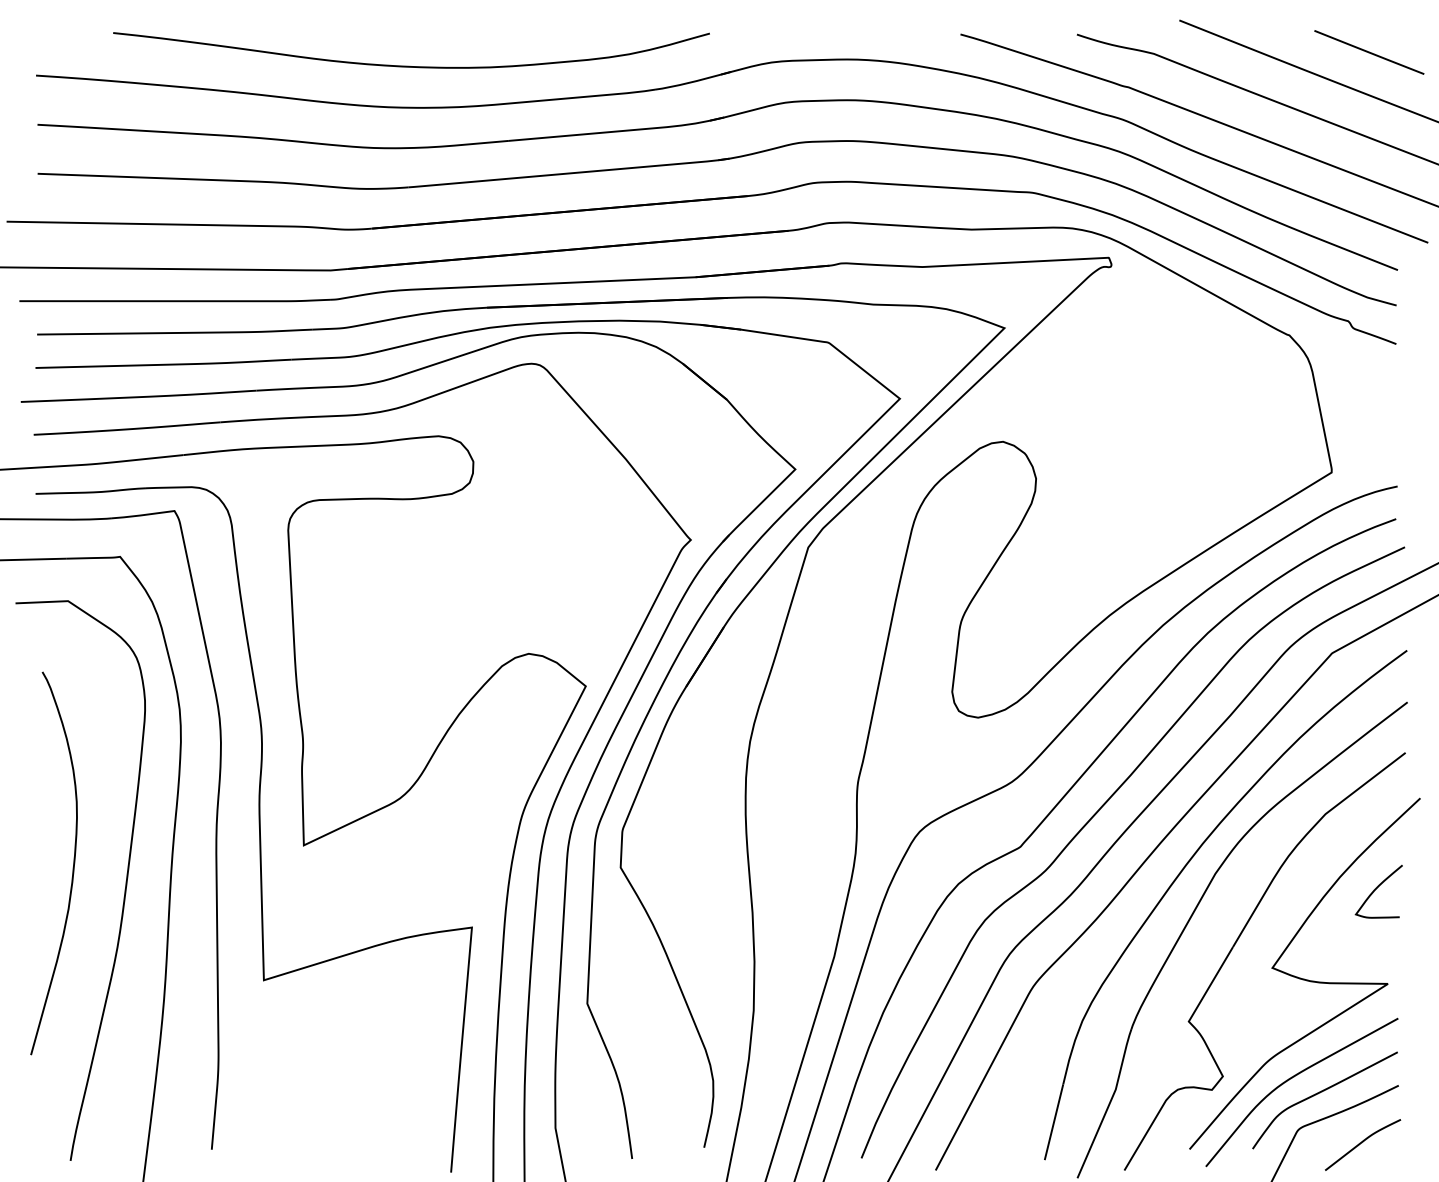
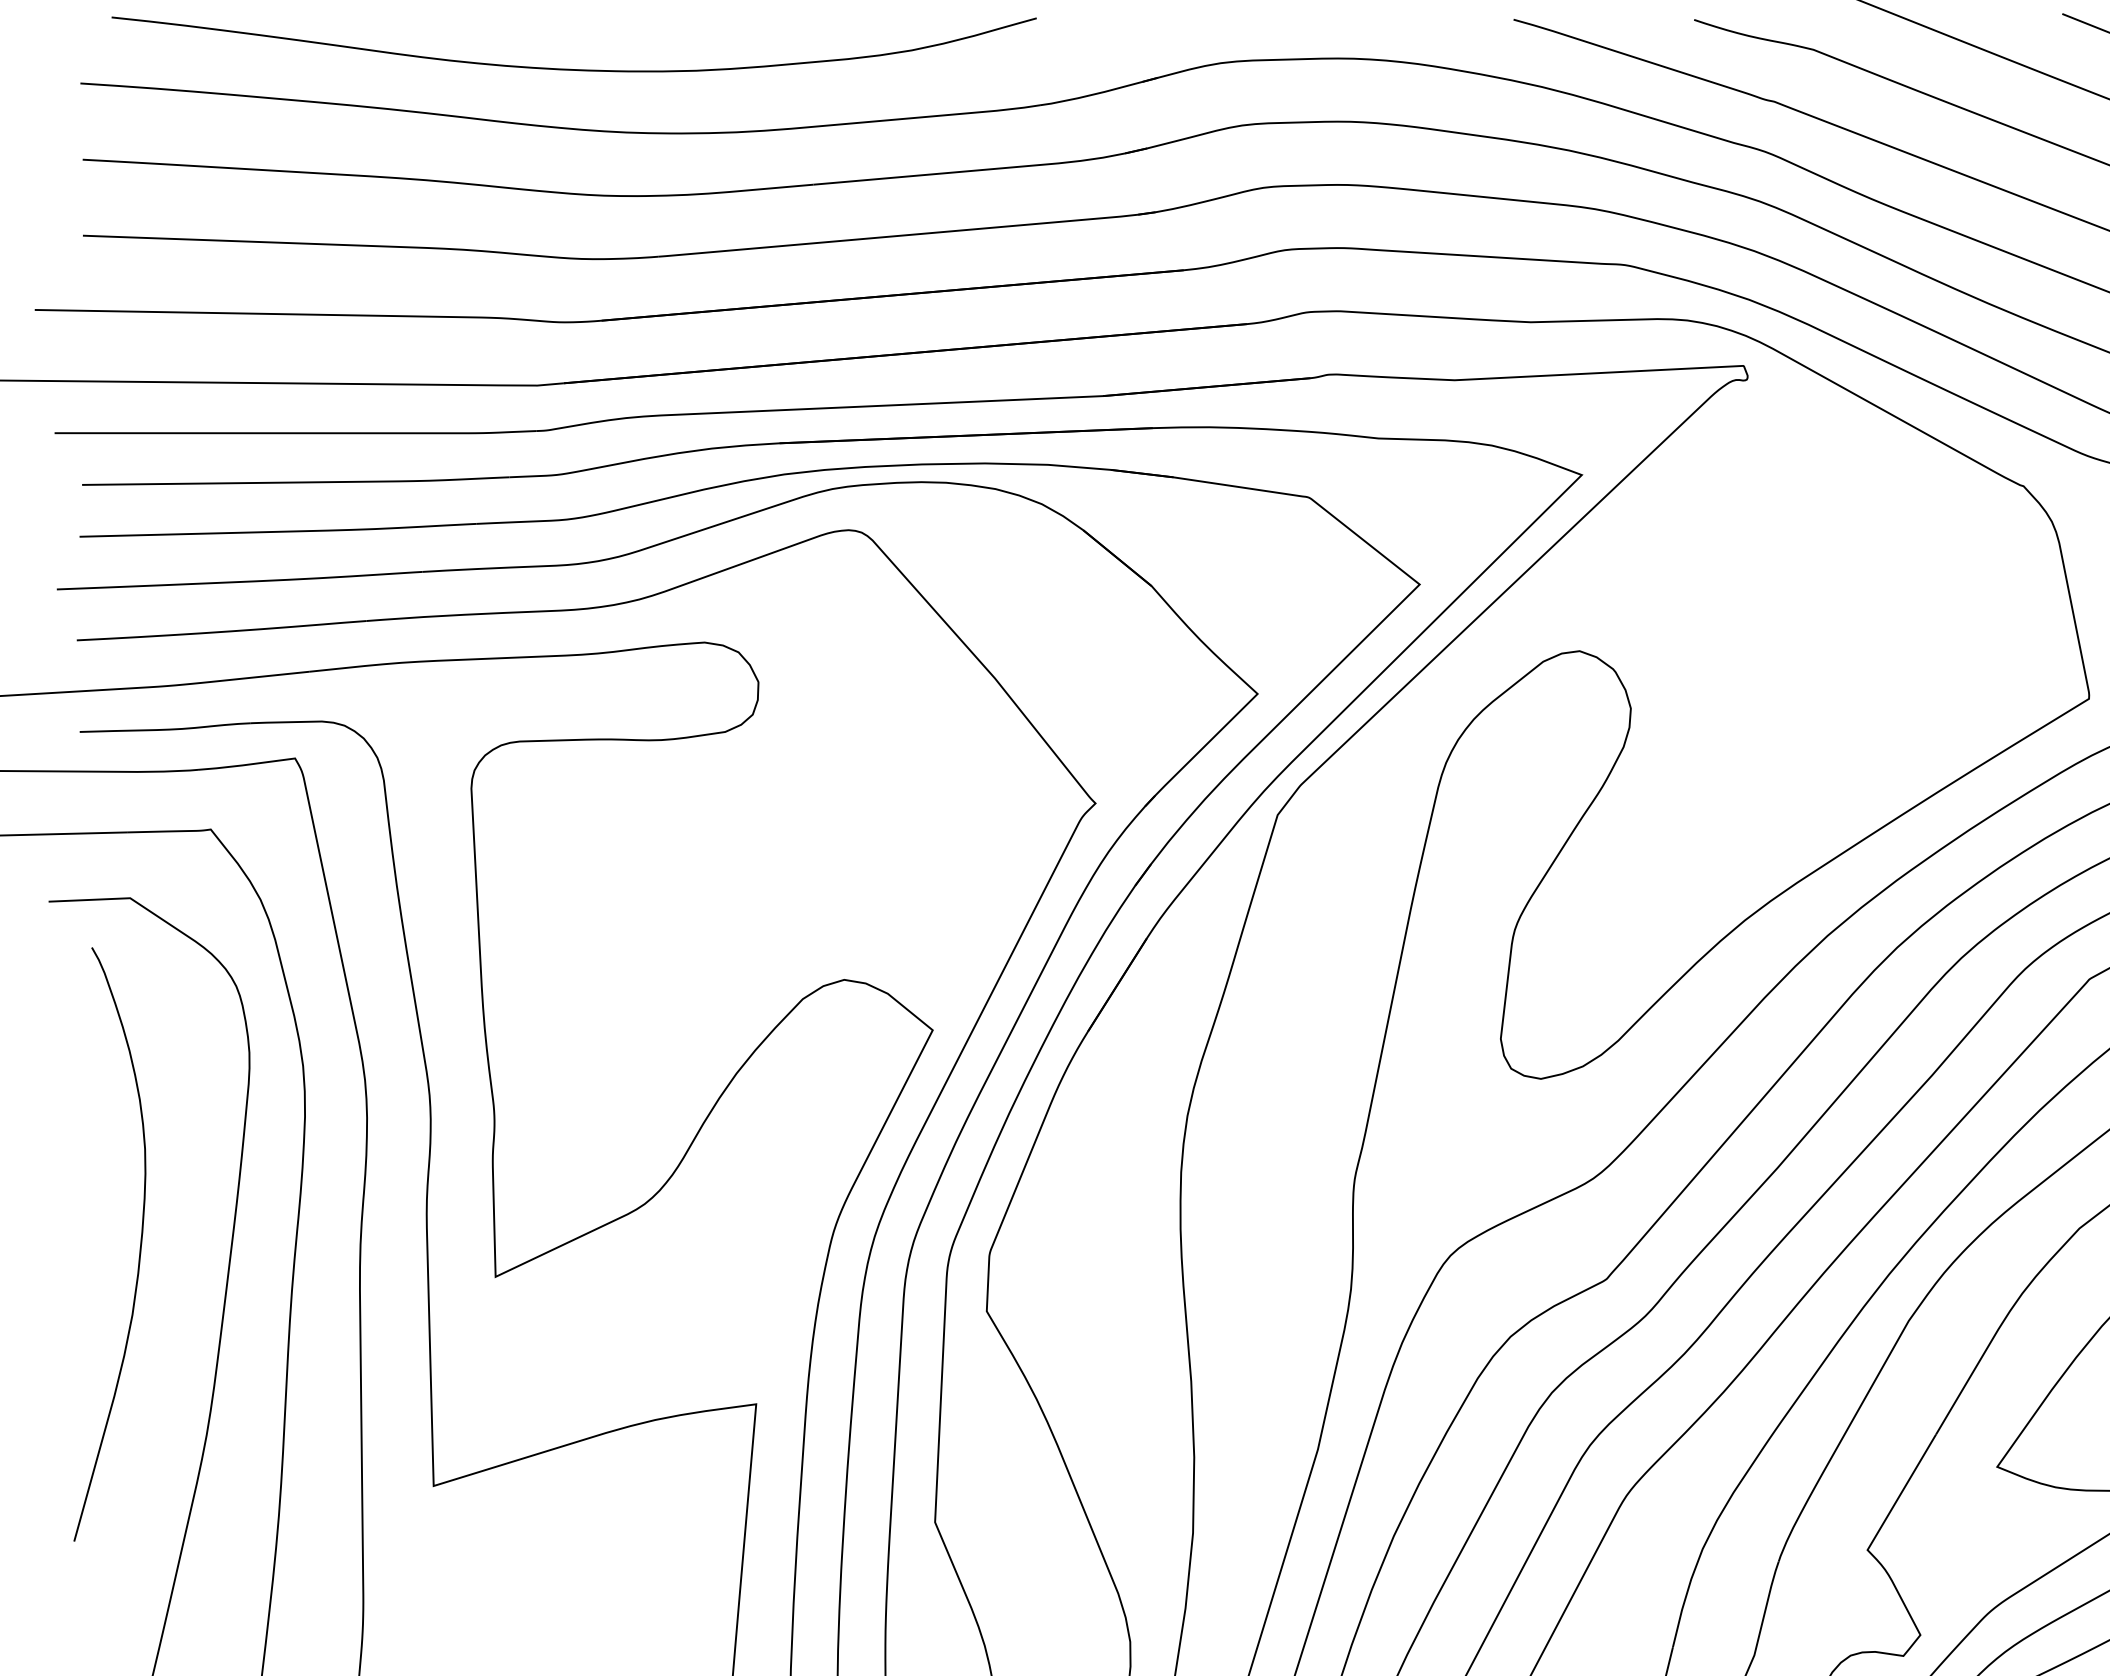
curve: (409, 65) -> (571, 67), moved
curve: (72, 867) -> (138, 1250), moved

